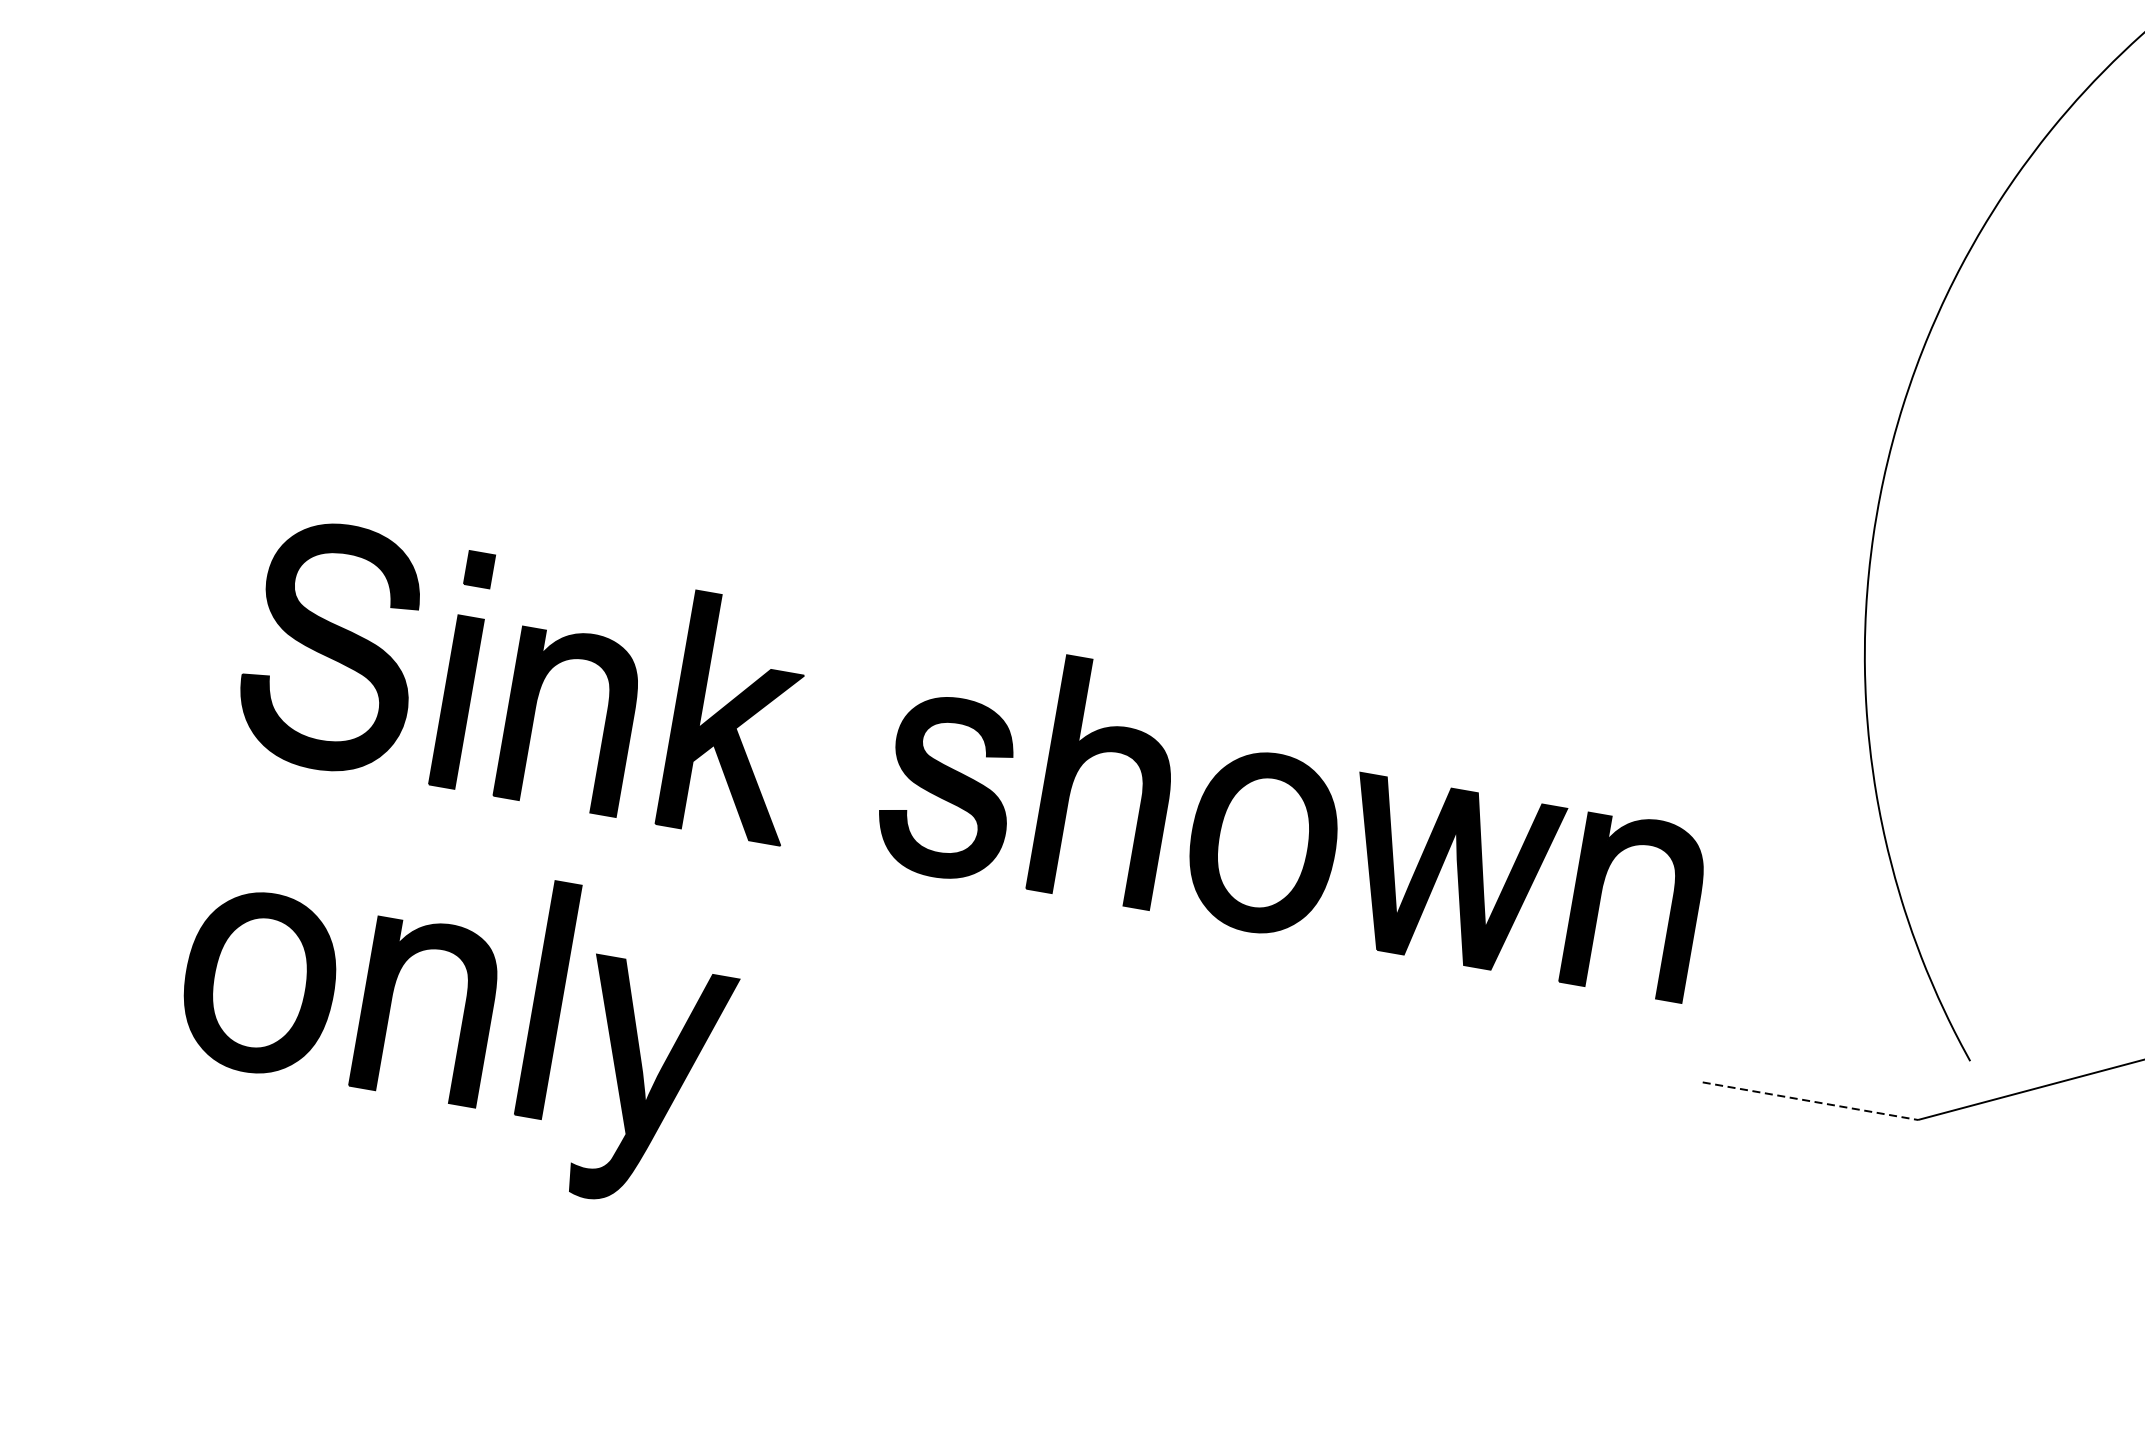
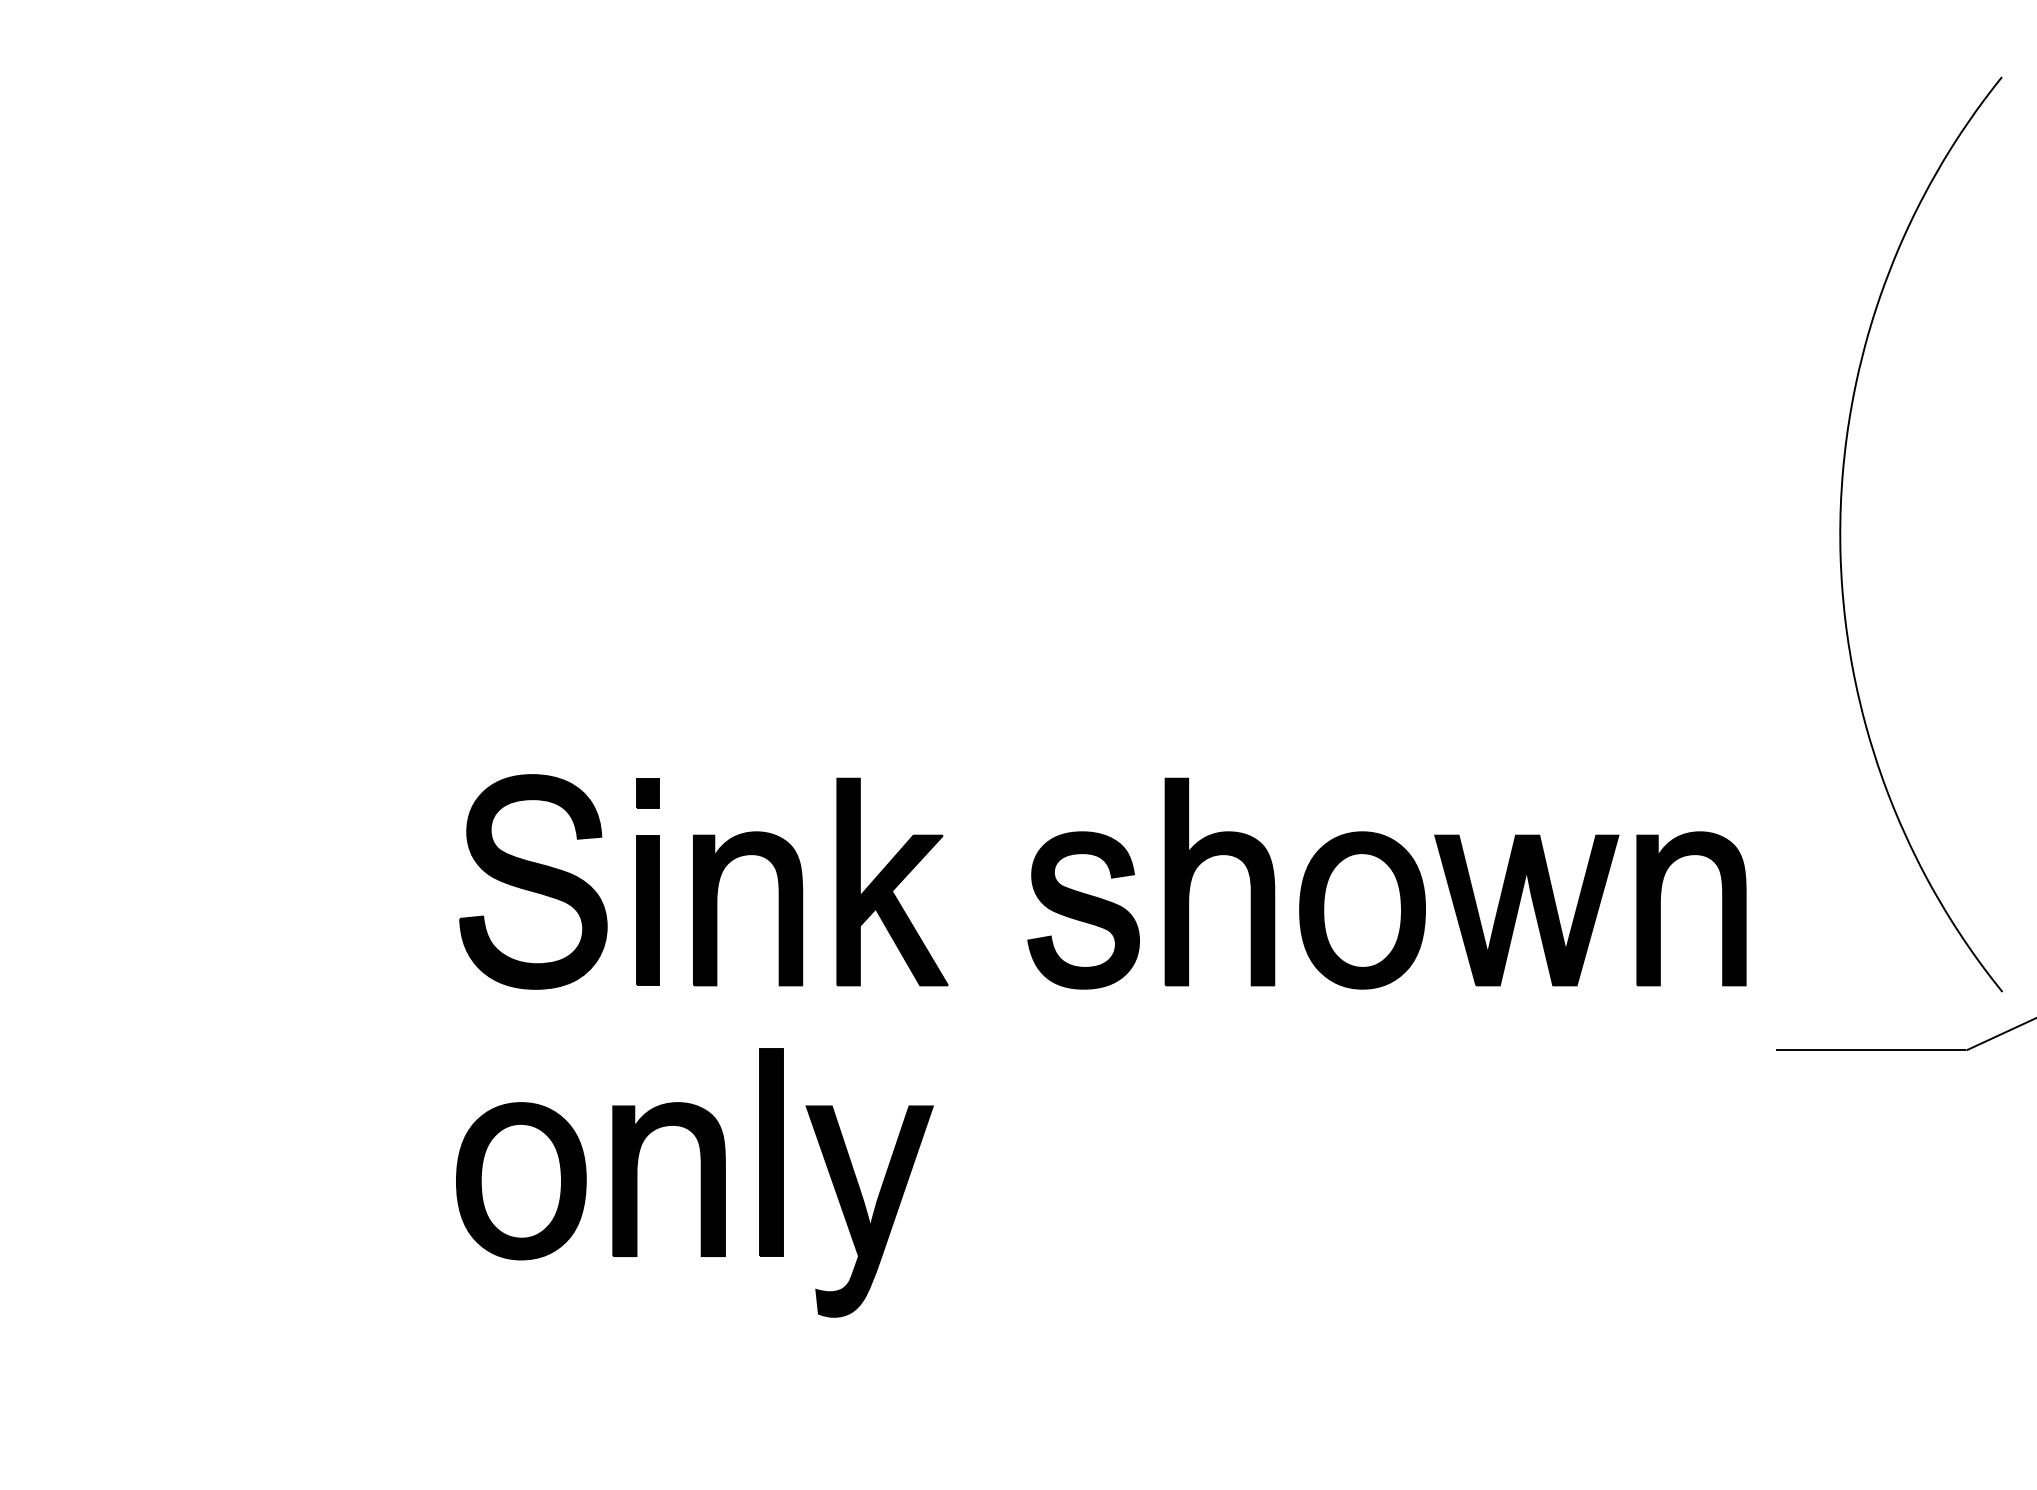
line: (1810, 1101) -> (1871, 1050), dashed -> solid

